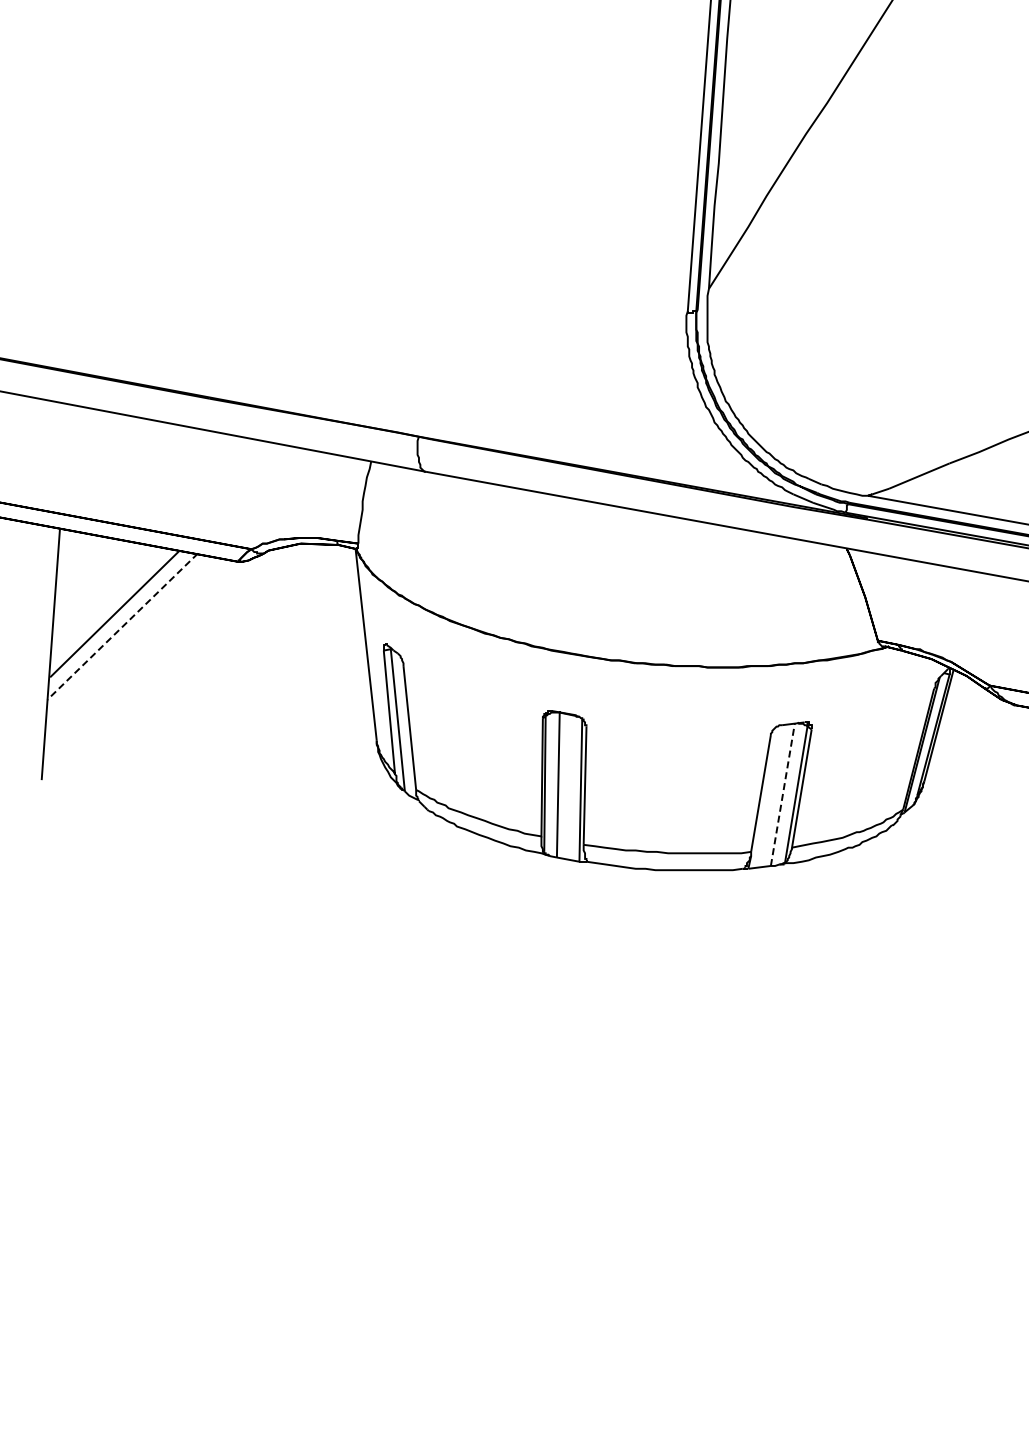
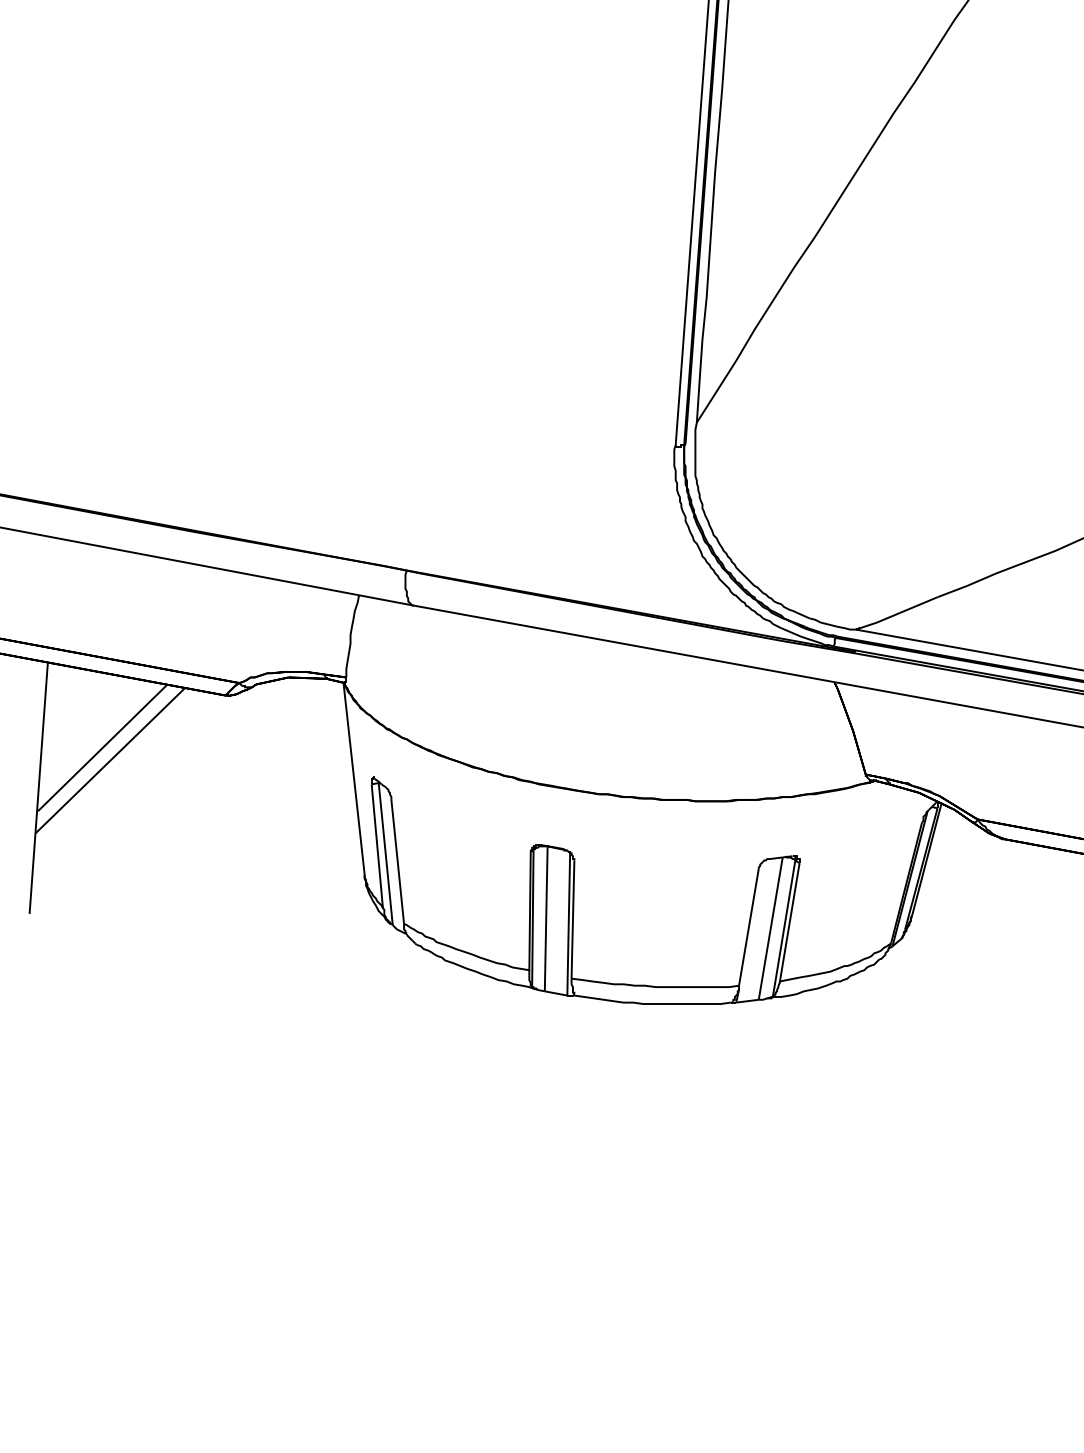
line: (122, 626) -> (110, 760), dashed -> solid
line: (782, 794) -> (770, 928), dashed -> solid

